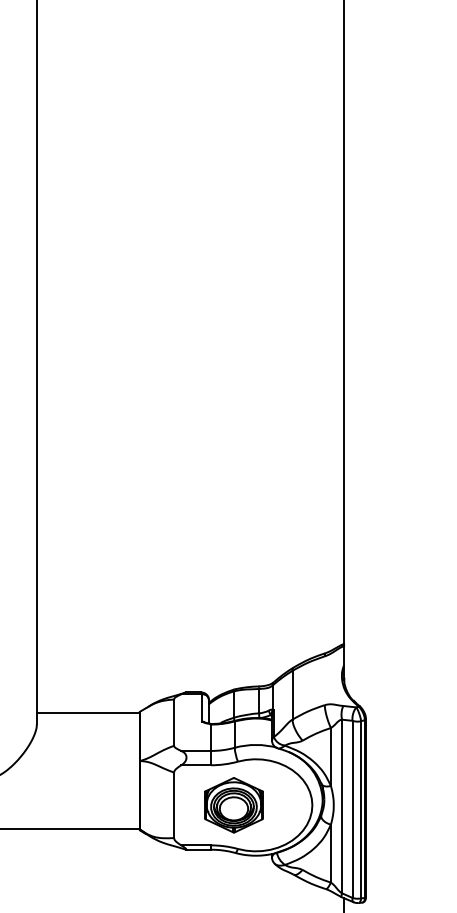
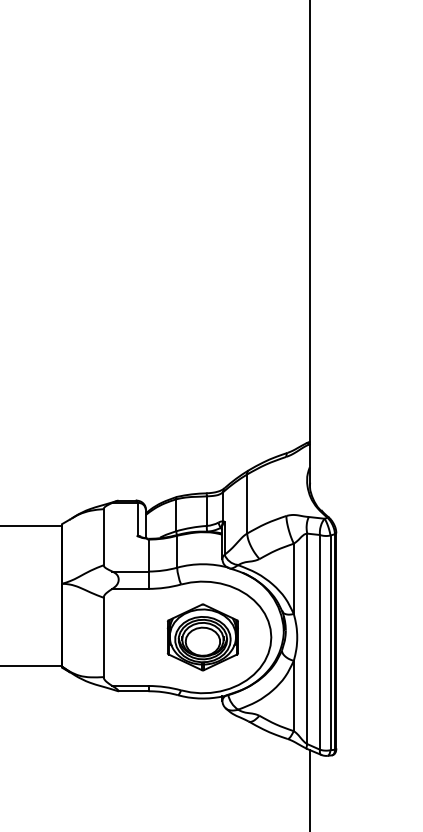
part: (233, 805) -> (202, 637), moved

